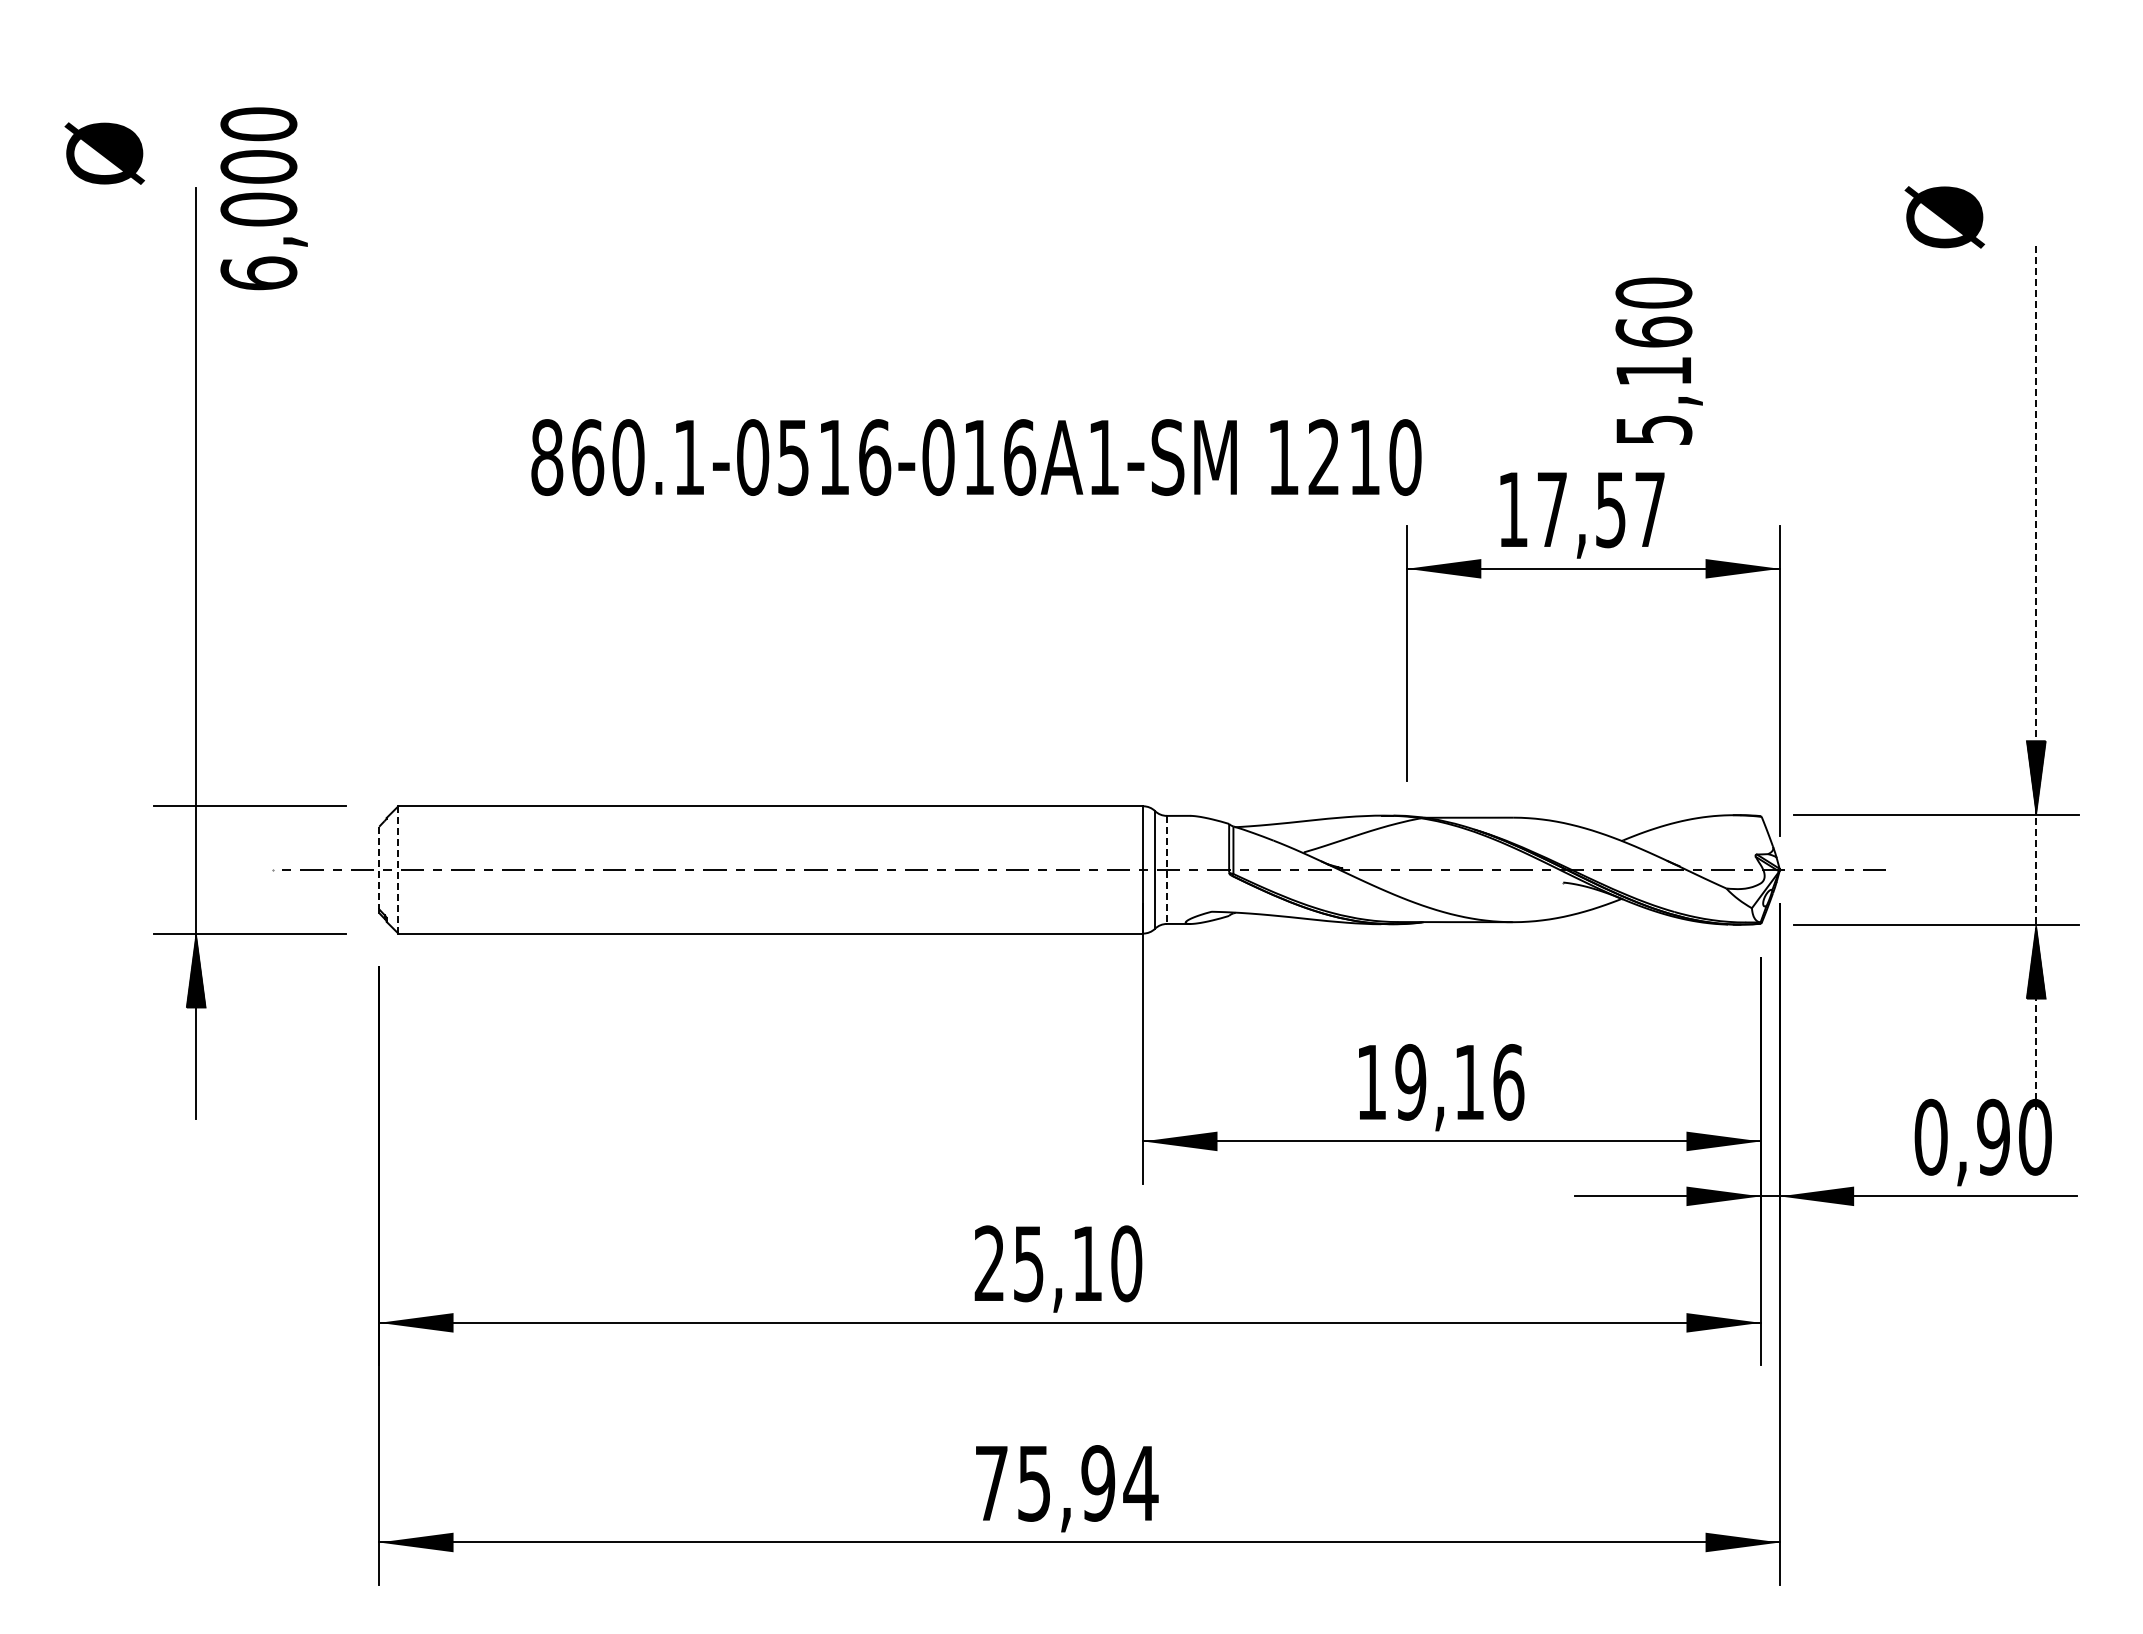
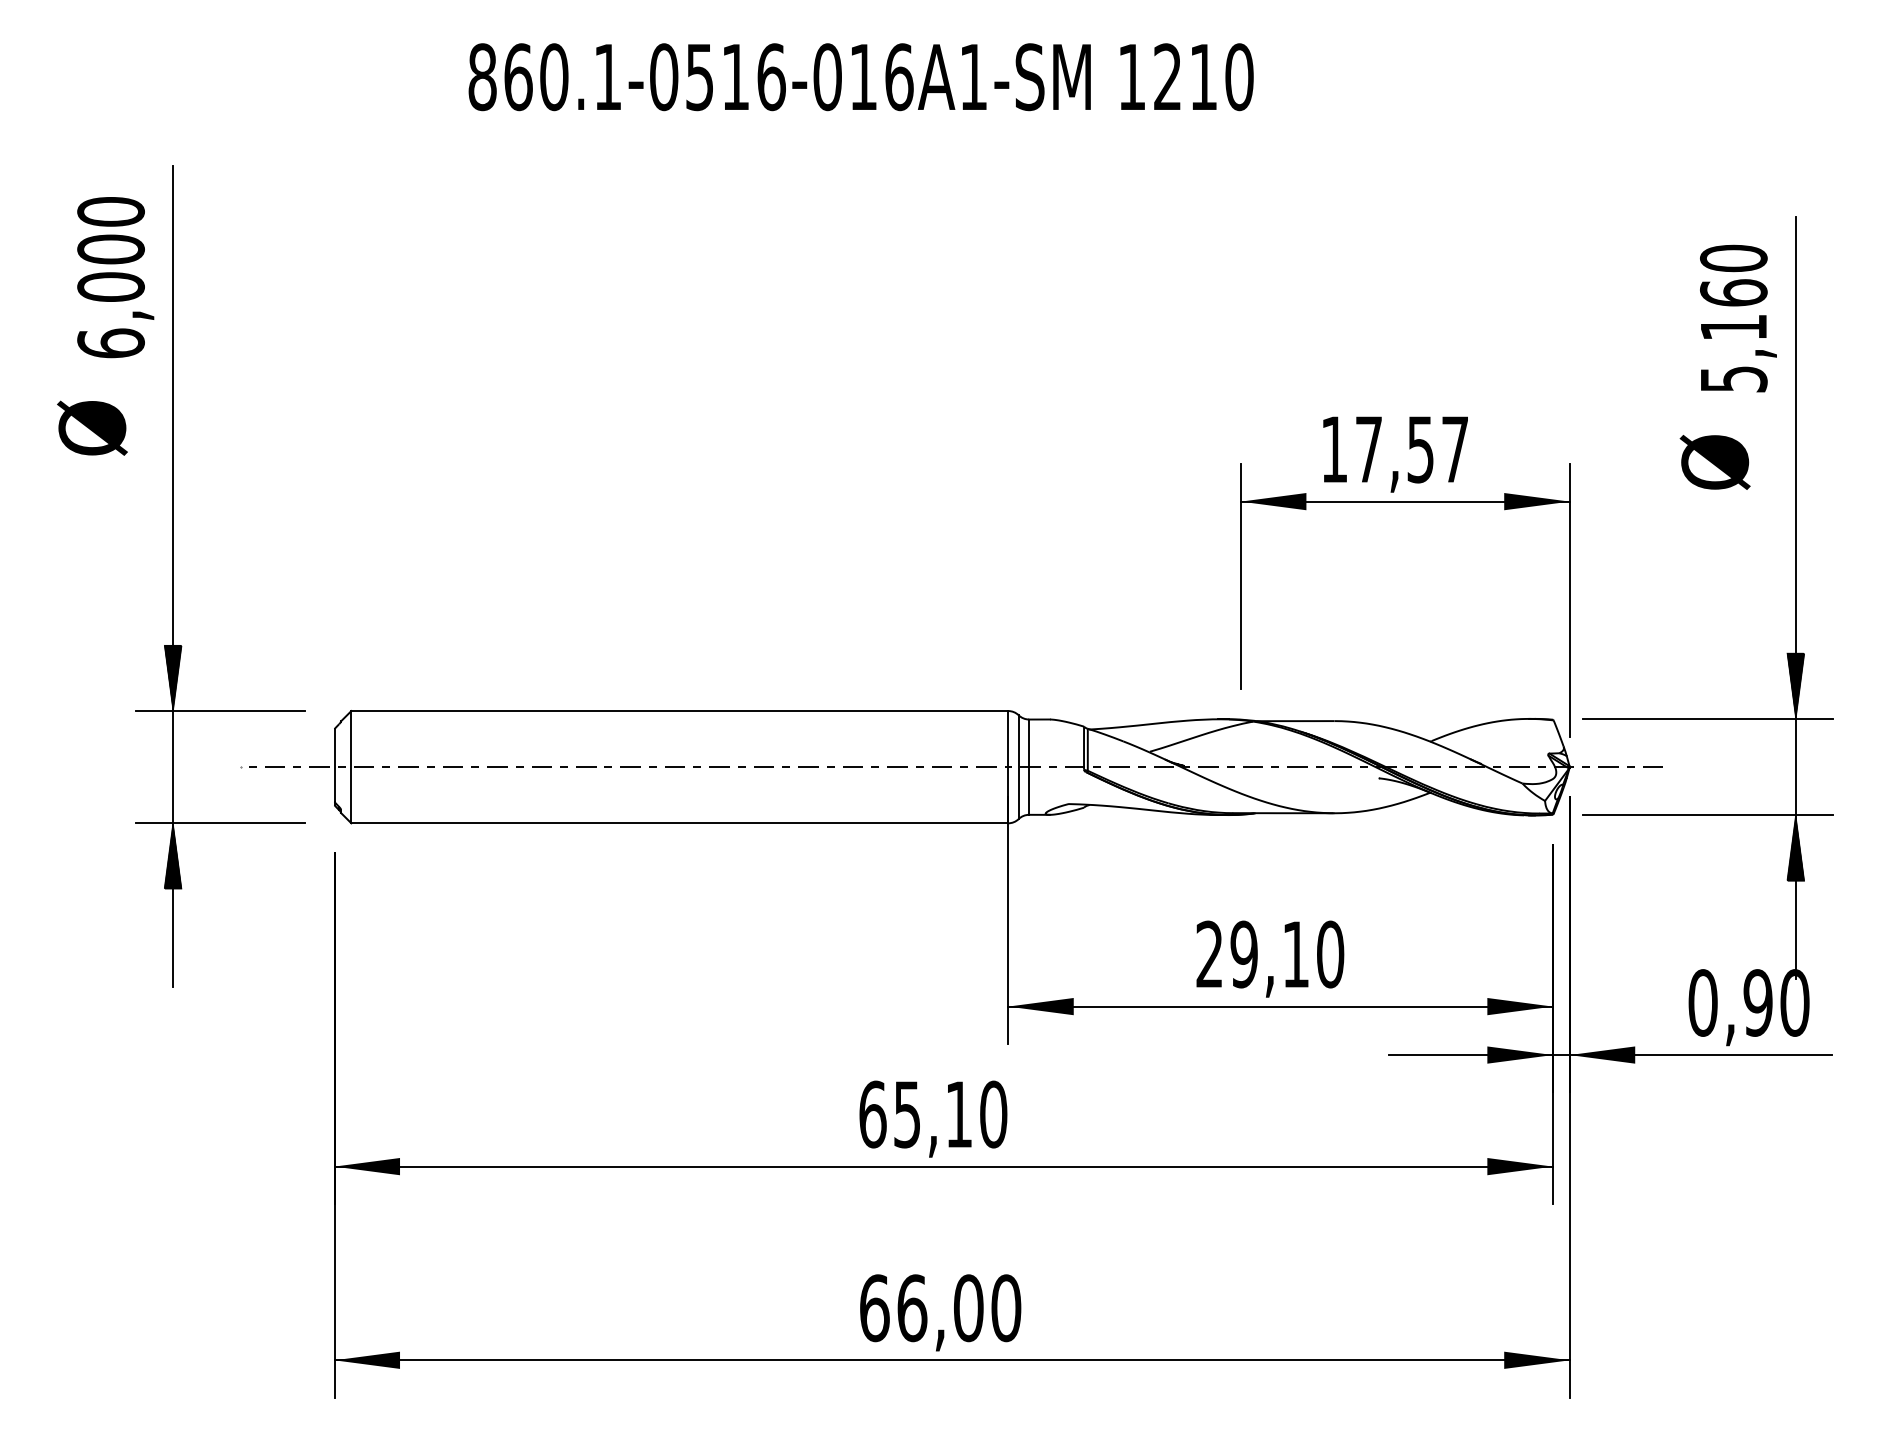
text: (104, 153) -> (92, 428), moved
text: (263, 198) -> (115, 277), moved
text: (1944, 217) -> (1714, 462), moved
text: (1658, 360) -> (1737, 317), moved
text: (976, 457) -> (861, 77), moved
line: (2036, 678) -> (1796, 598), dashed -> solid
hatch: (195, 769) -> (172, 678), added
line: (379, 868) -> (334, 765), dashed -> solid
line: (398, 869) -> (351, 766), dashed -> solid
line: (1166, 870) -> (1028, 767), dashed -> solid
text: (1440, 1082) -> (1270, 954), 19,16 -> 29,10
text: (989, 1263) -> (872, 1114), 25,10 -> 65,10
text: (1066, 1483) -> (940, 1308), 75,94 -> 66,00

